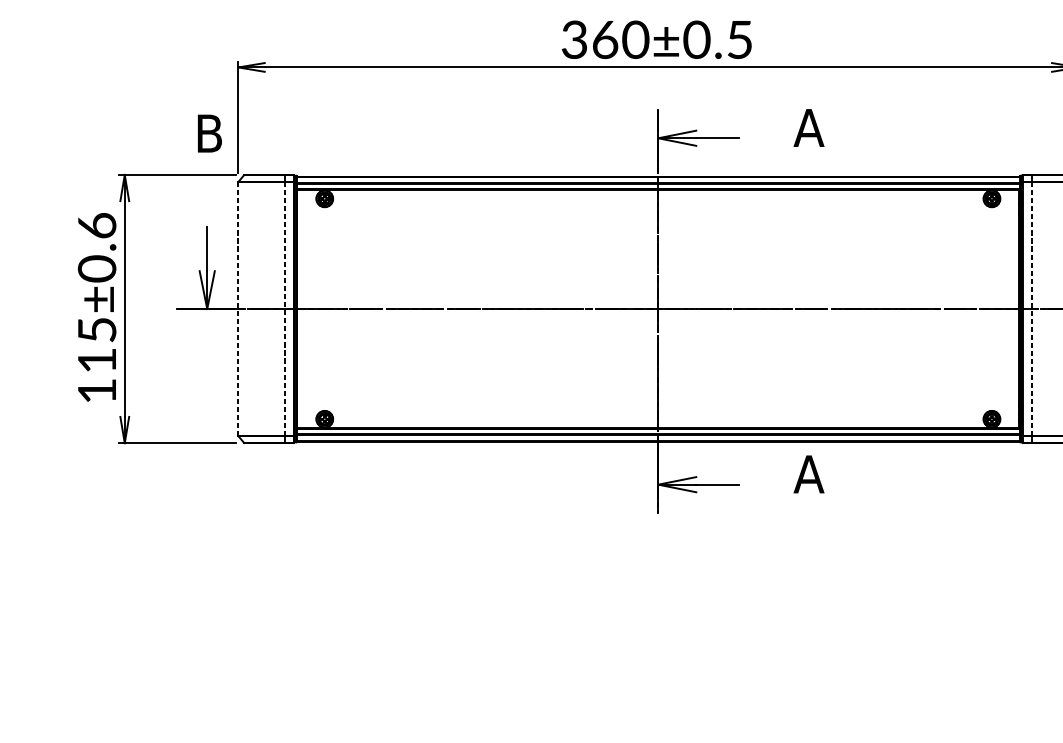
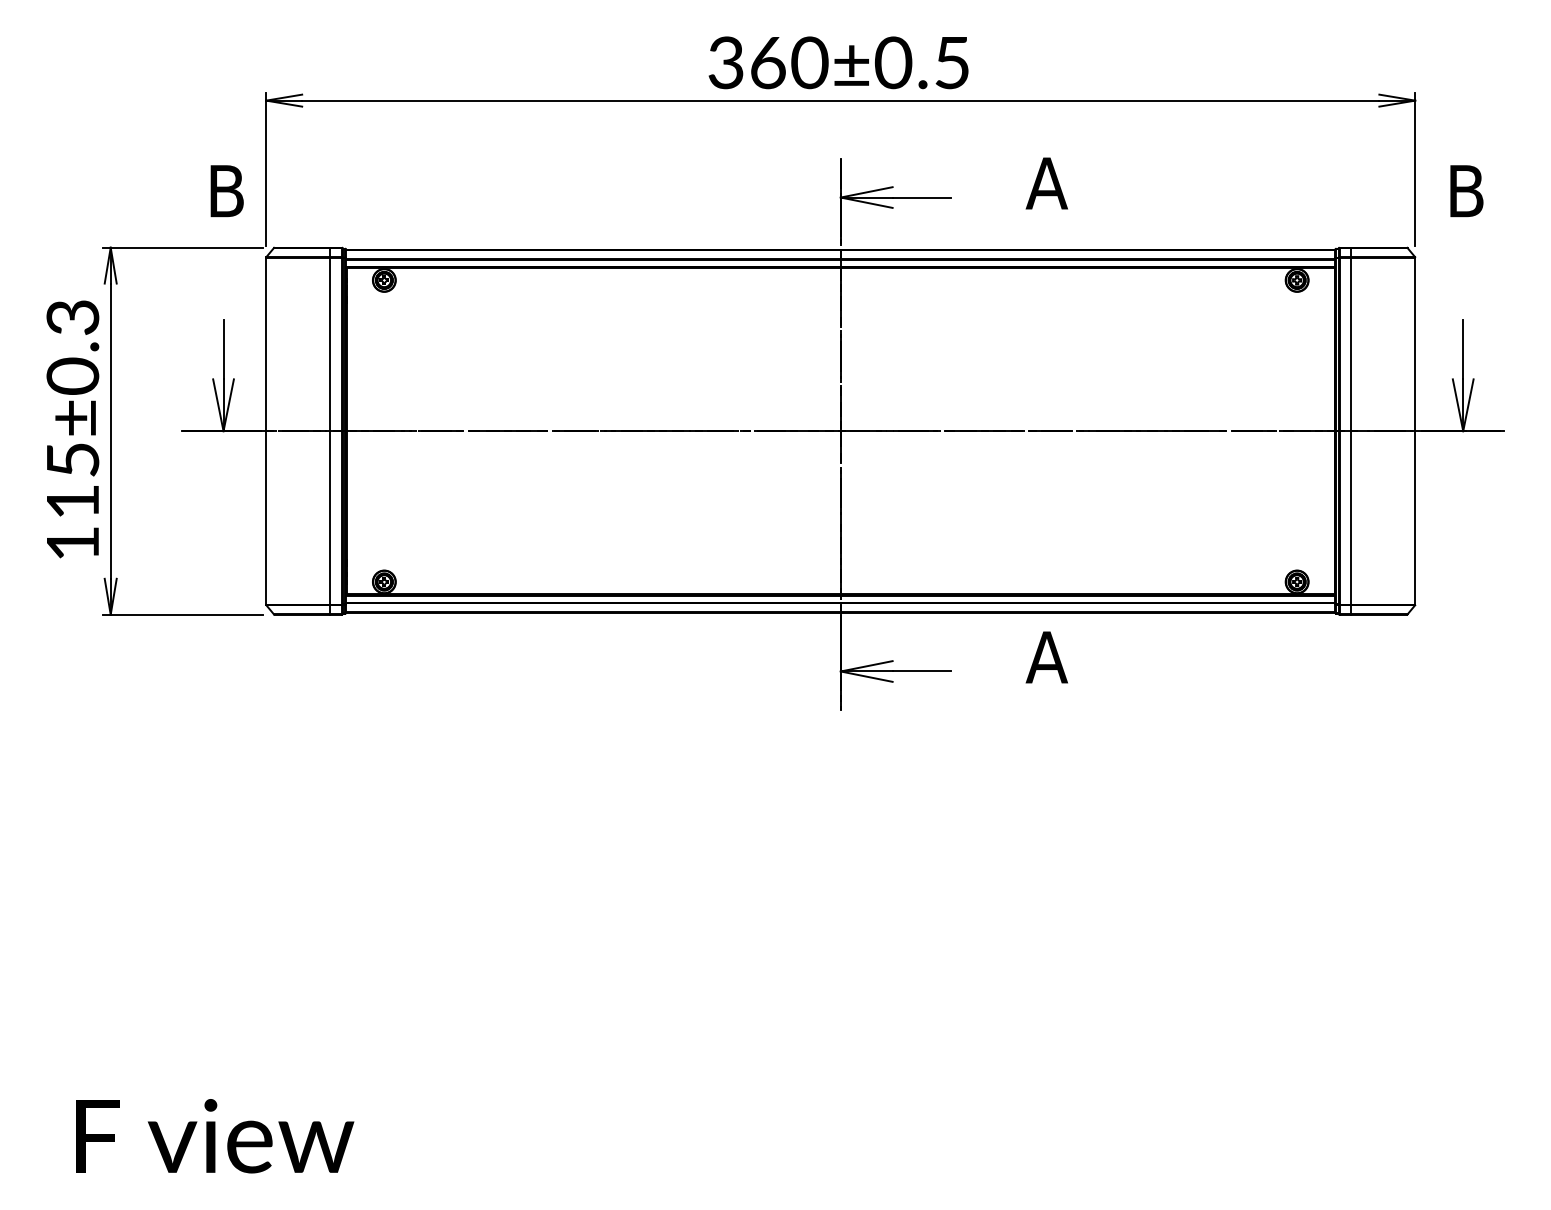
text: (96, 225) -> (72, 316), 115±0.6 -> 115±0.3
line: (238, 309) -> (266, 431), dashed -> solid
line: (285, 309) -> (330, 431), dashed -> solid
line: (1031, 309) -> (1351, 431), dashed -> solid

